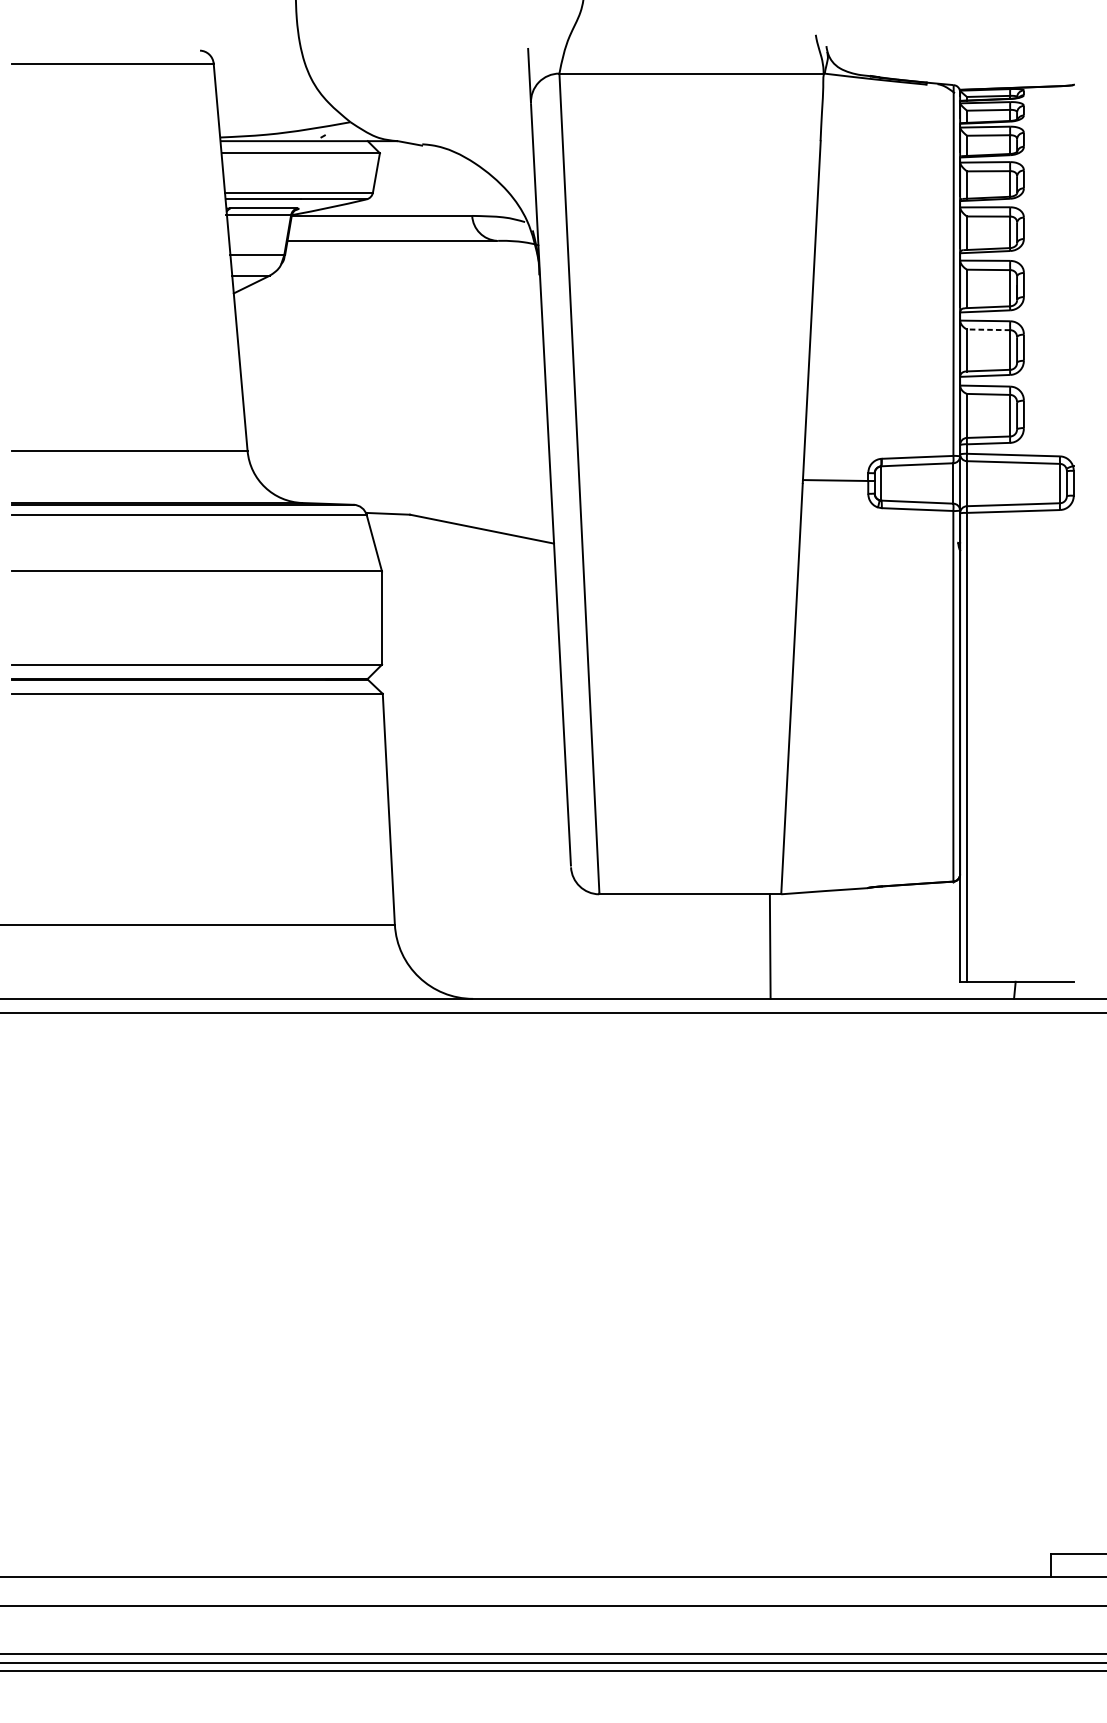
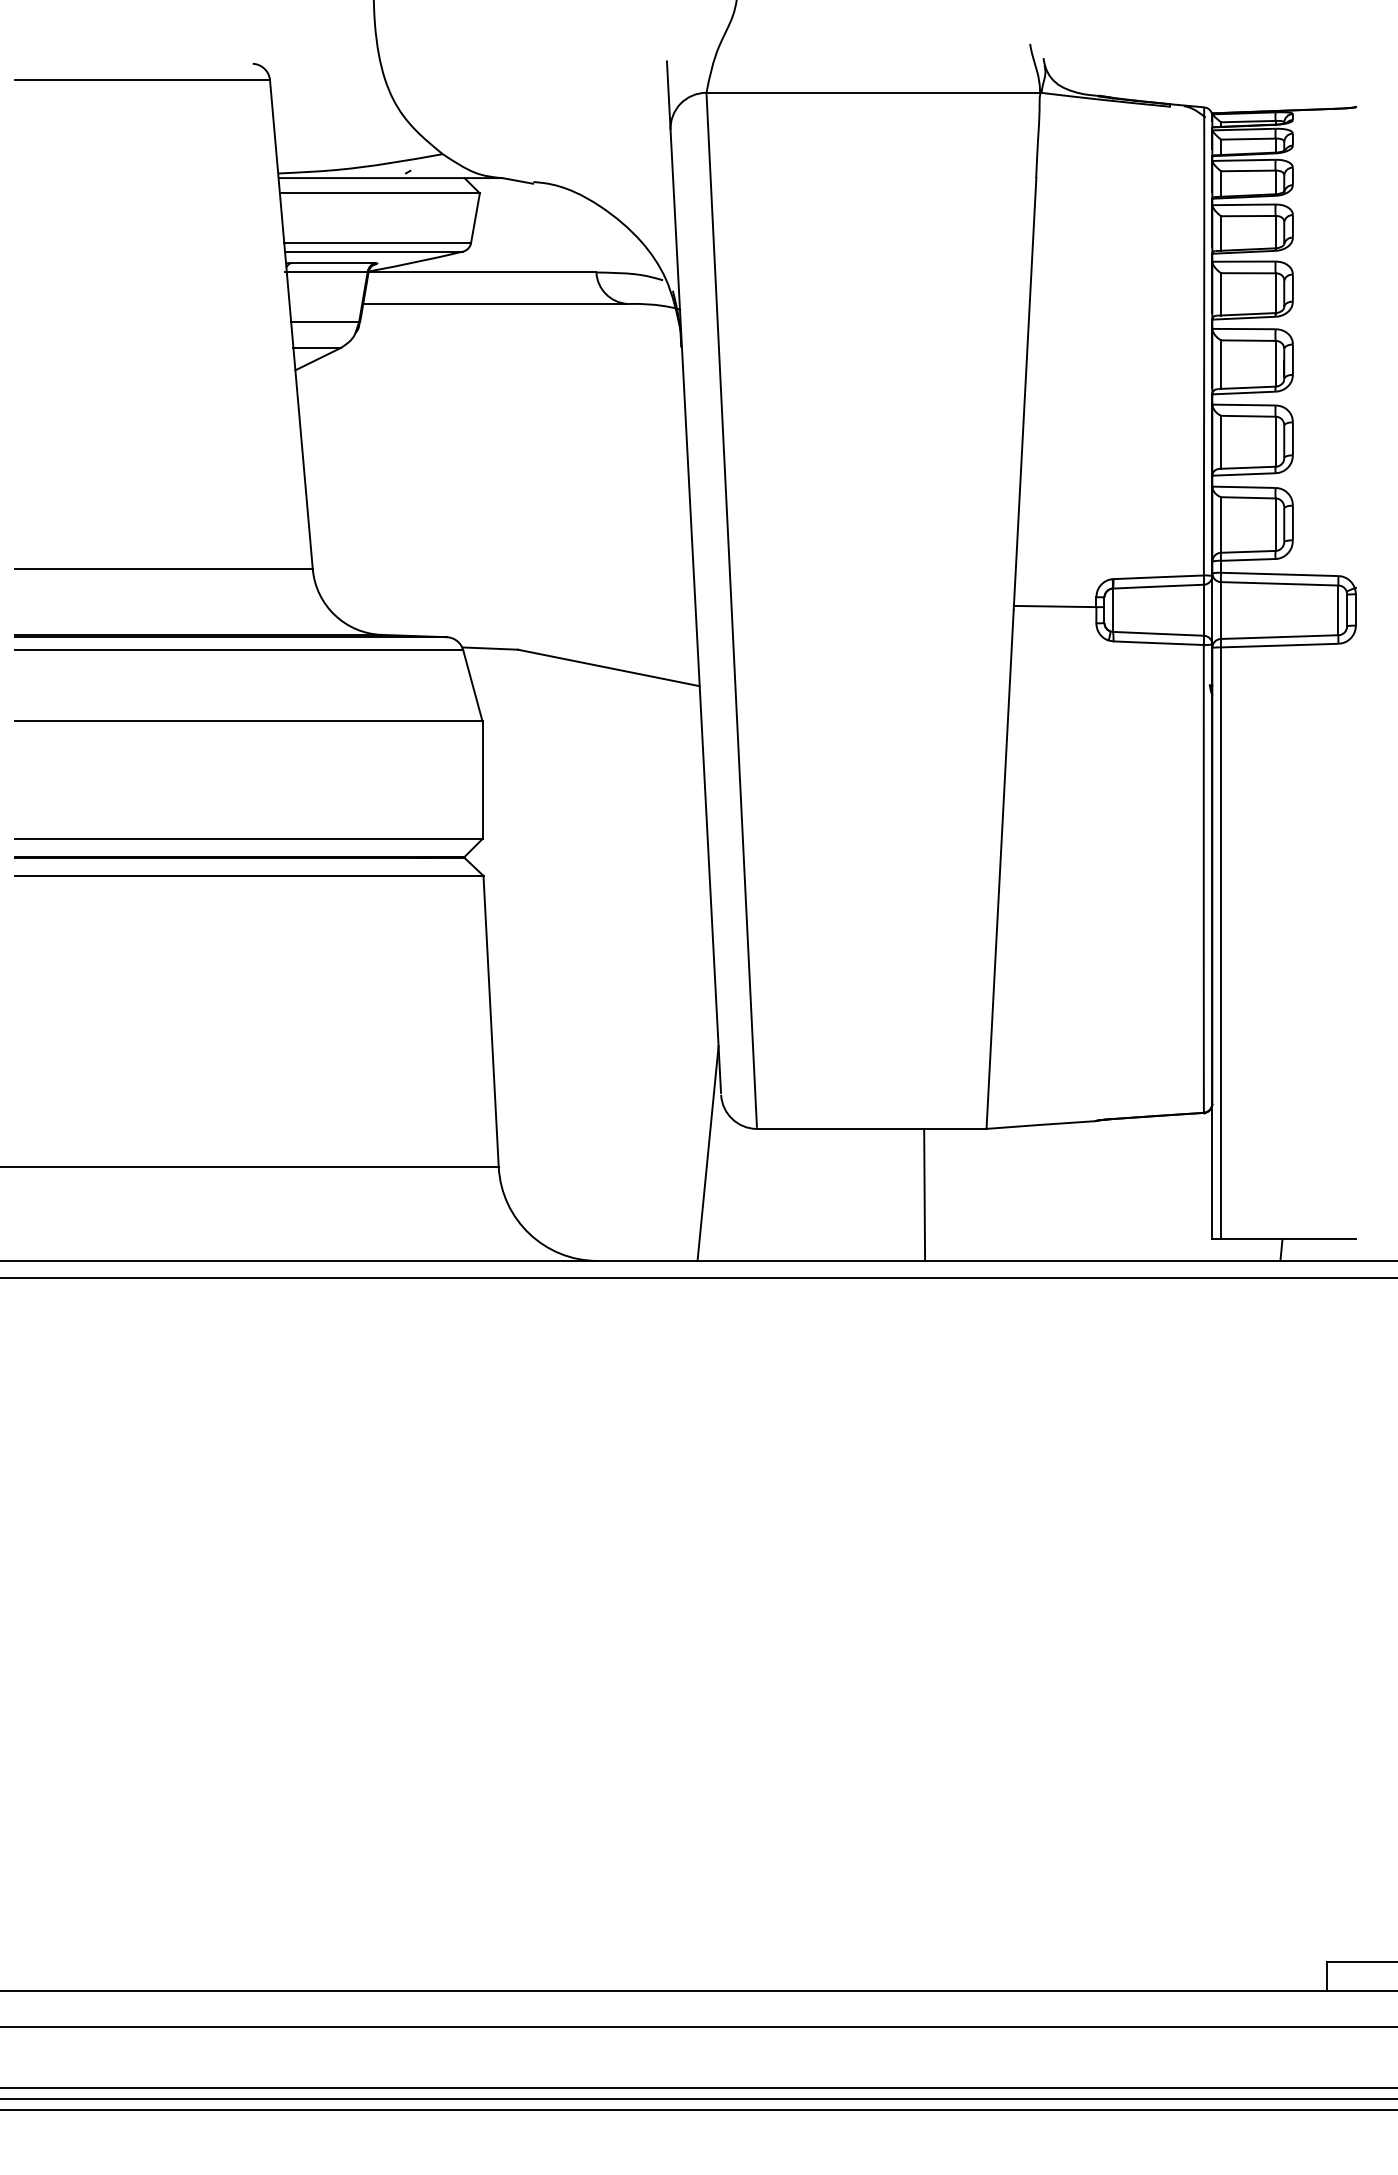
line: (987, 330) -> (1247, 416), dashed -> solid
line: (560, 913) -> (707, 1153), added
line: (770, 946) -> (924, 1194), moved

